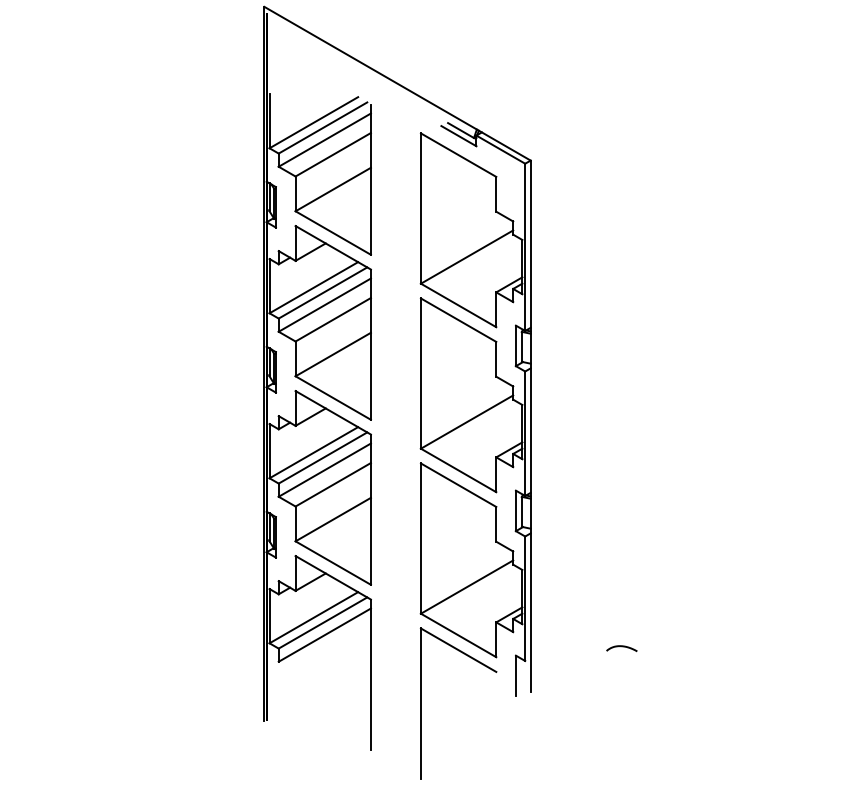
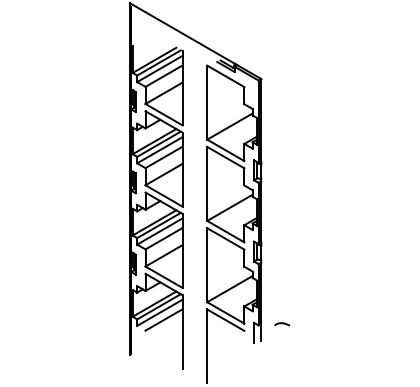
line: (332, 648) -> (163, 319), added
curve: (620, 648) -> (281, 324), moved

